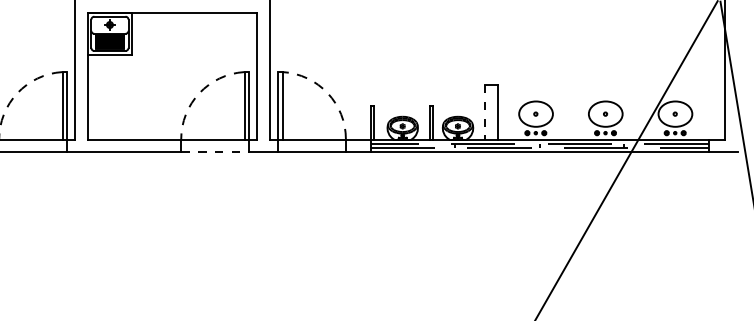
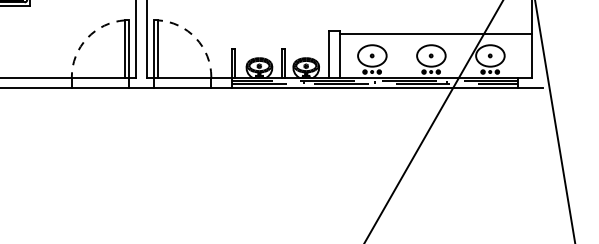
line: (611, 88) -> (436, 34), added
line: (484, 112) -> (328, 54), dashed -> solid
line: (214, 152) -> (100, 88), dashed -> solid

